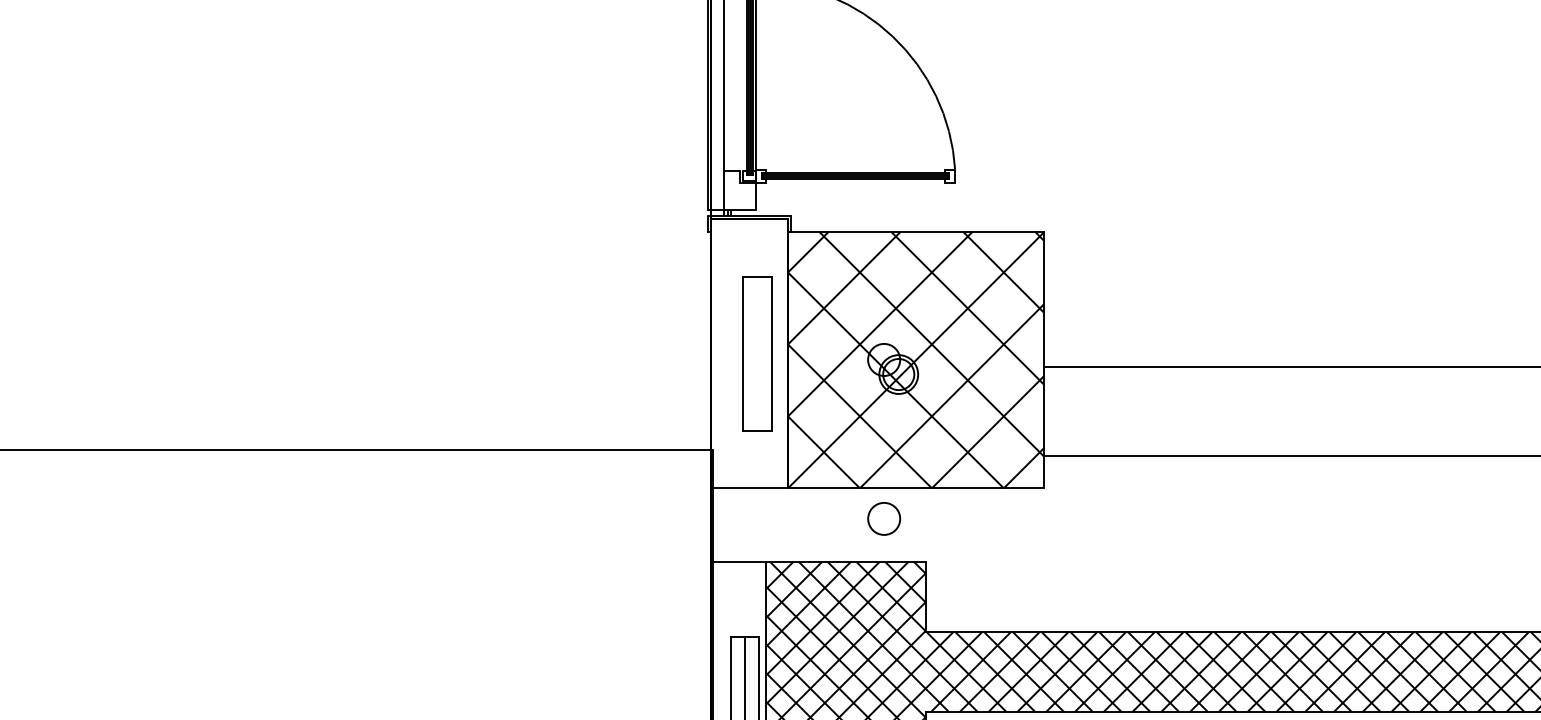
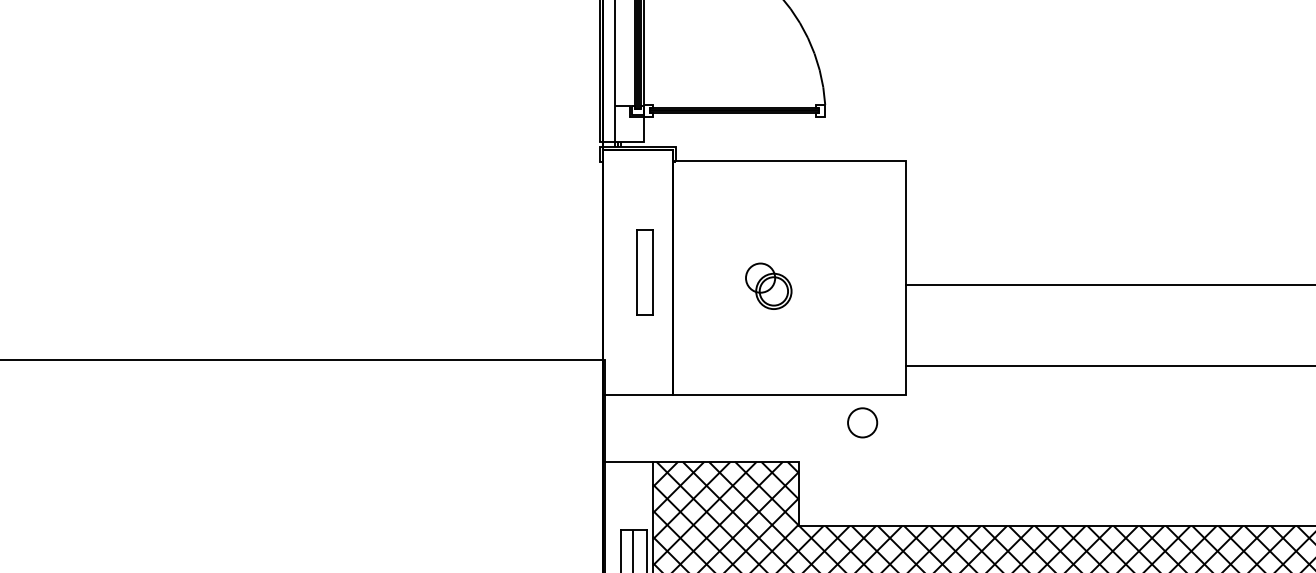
part: (757, 353) -> (645, 272), size x0.6
hatch: (916, 360) -> (790, 278), removed
circle: (884, 518) -> (862, 422), moved

